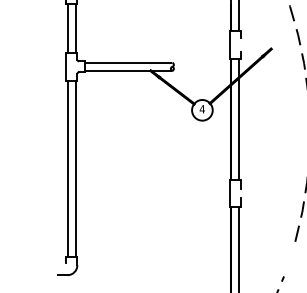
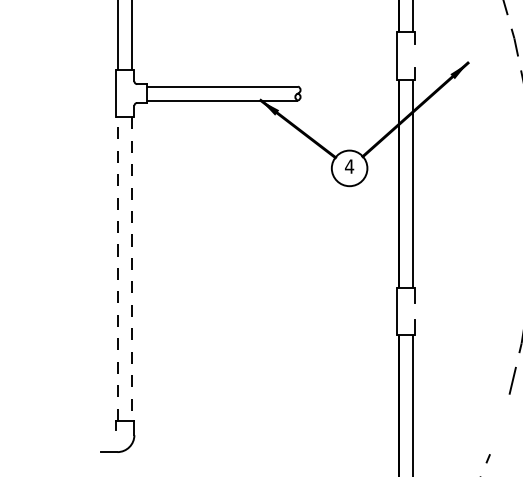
line: (67, 168) -> (117, 268), solid -> dashed
line: (75, 169) -> (131, 270), solid -> dashed

